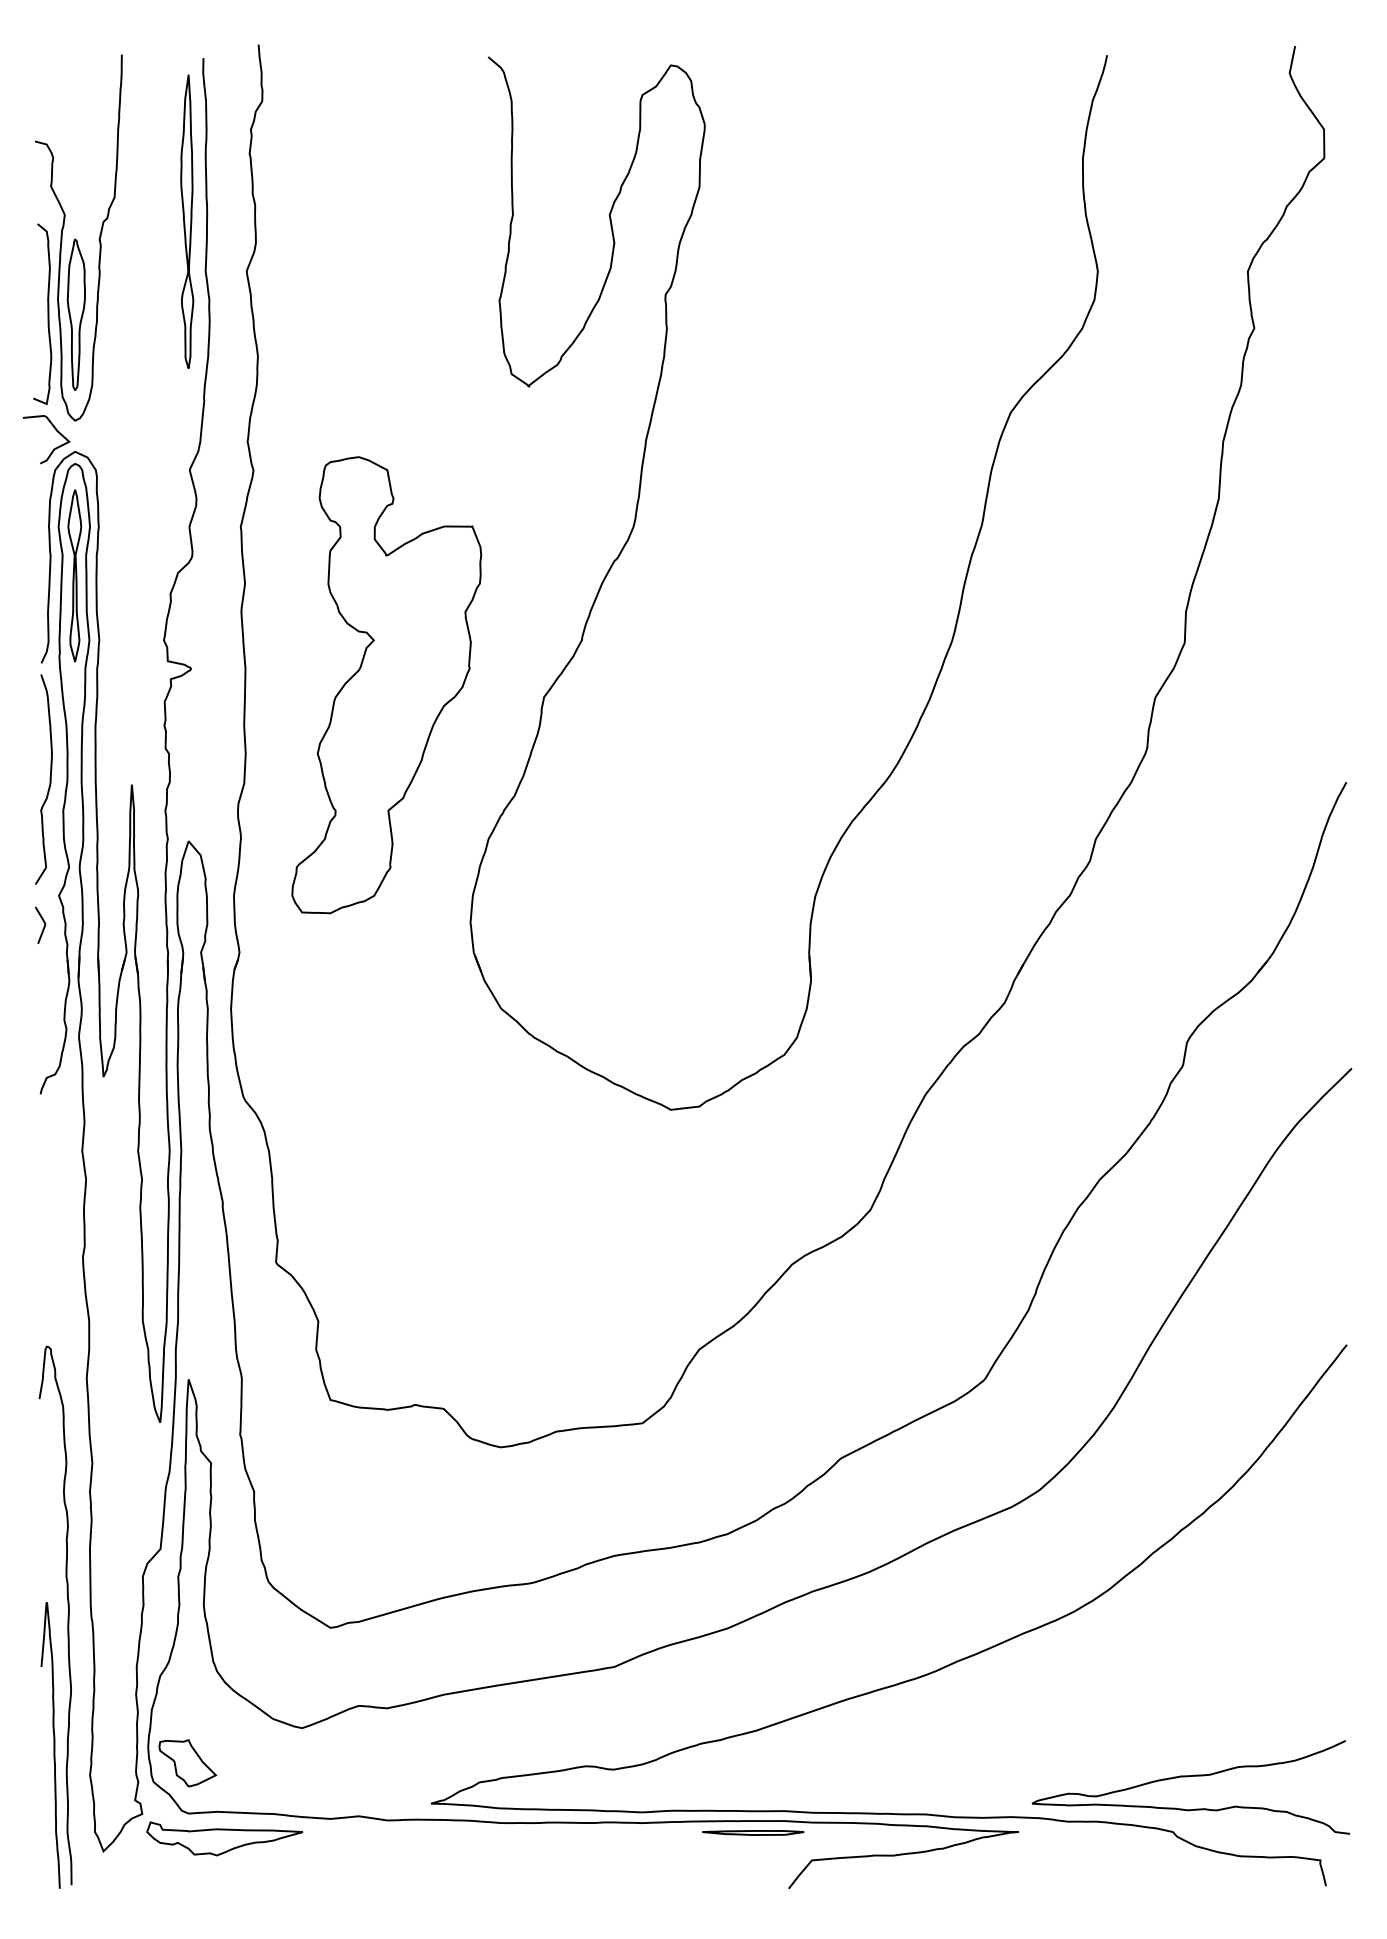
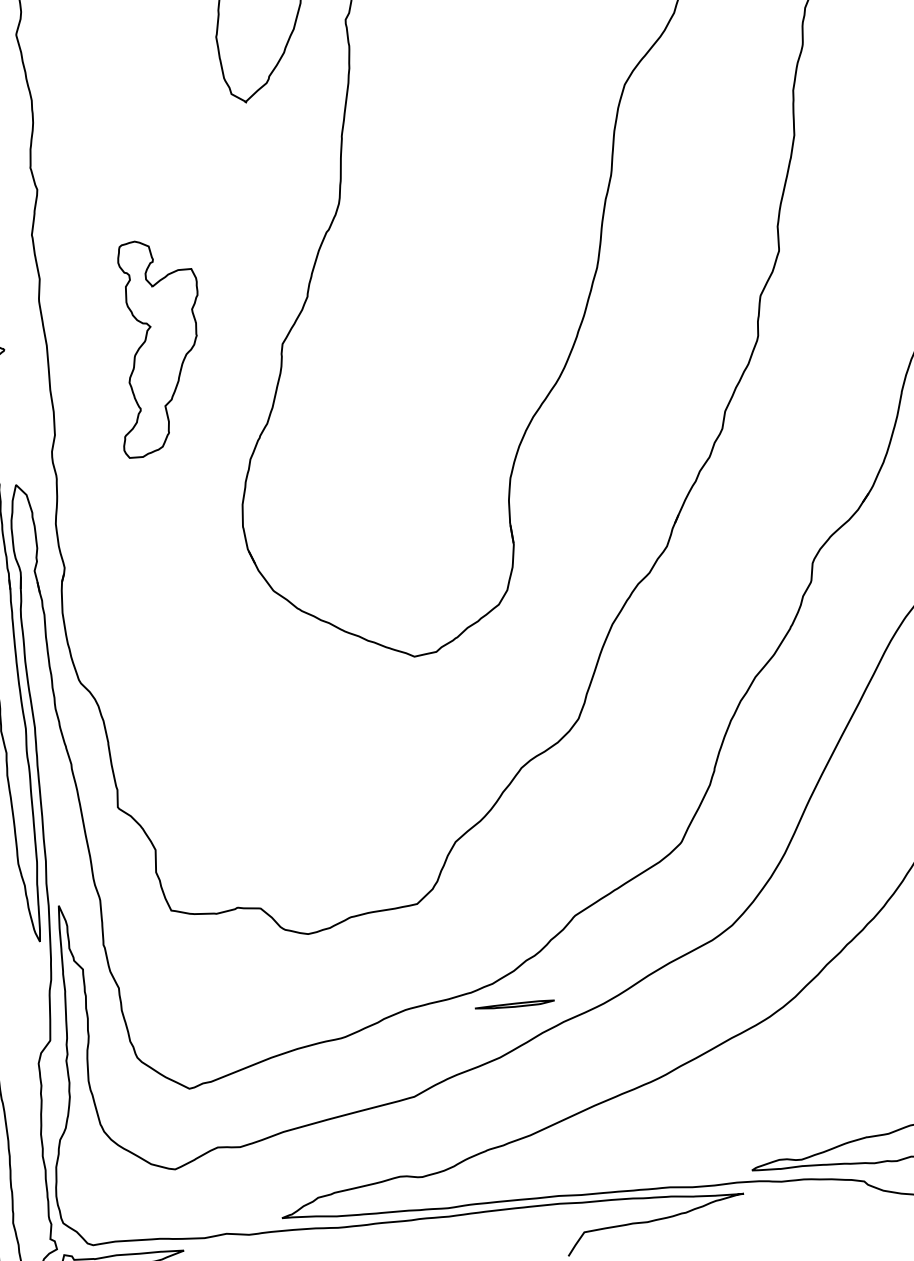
part: (386, 685) -> (158, 347), size x0.6
part: (187, 1763) -> (88, 1206), removed
part: (753, 1832) -> (515, 1004), moved

